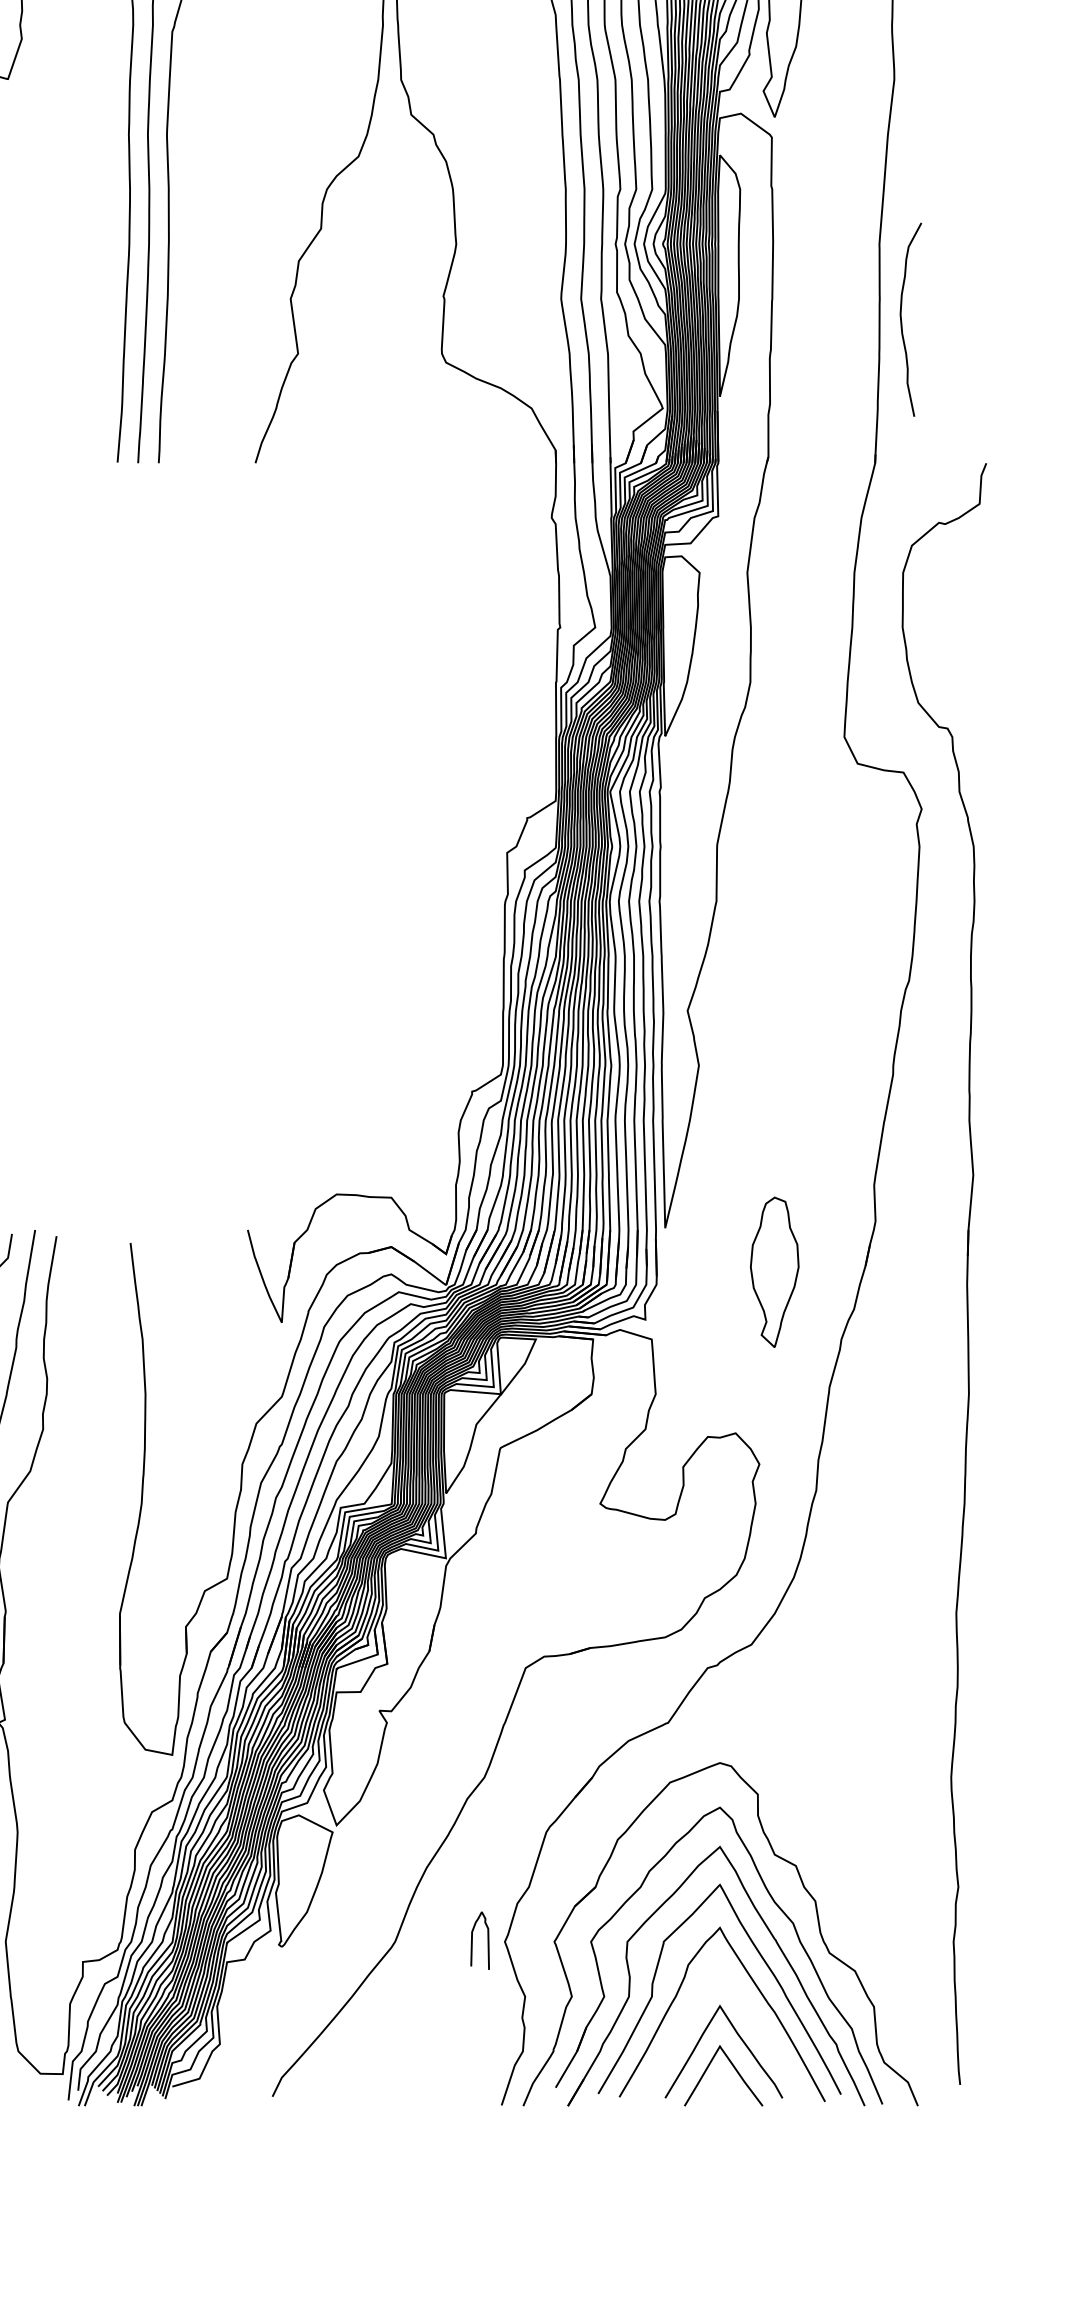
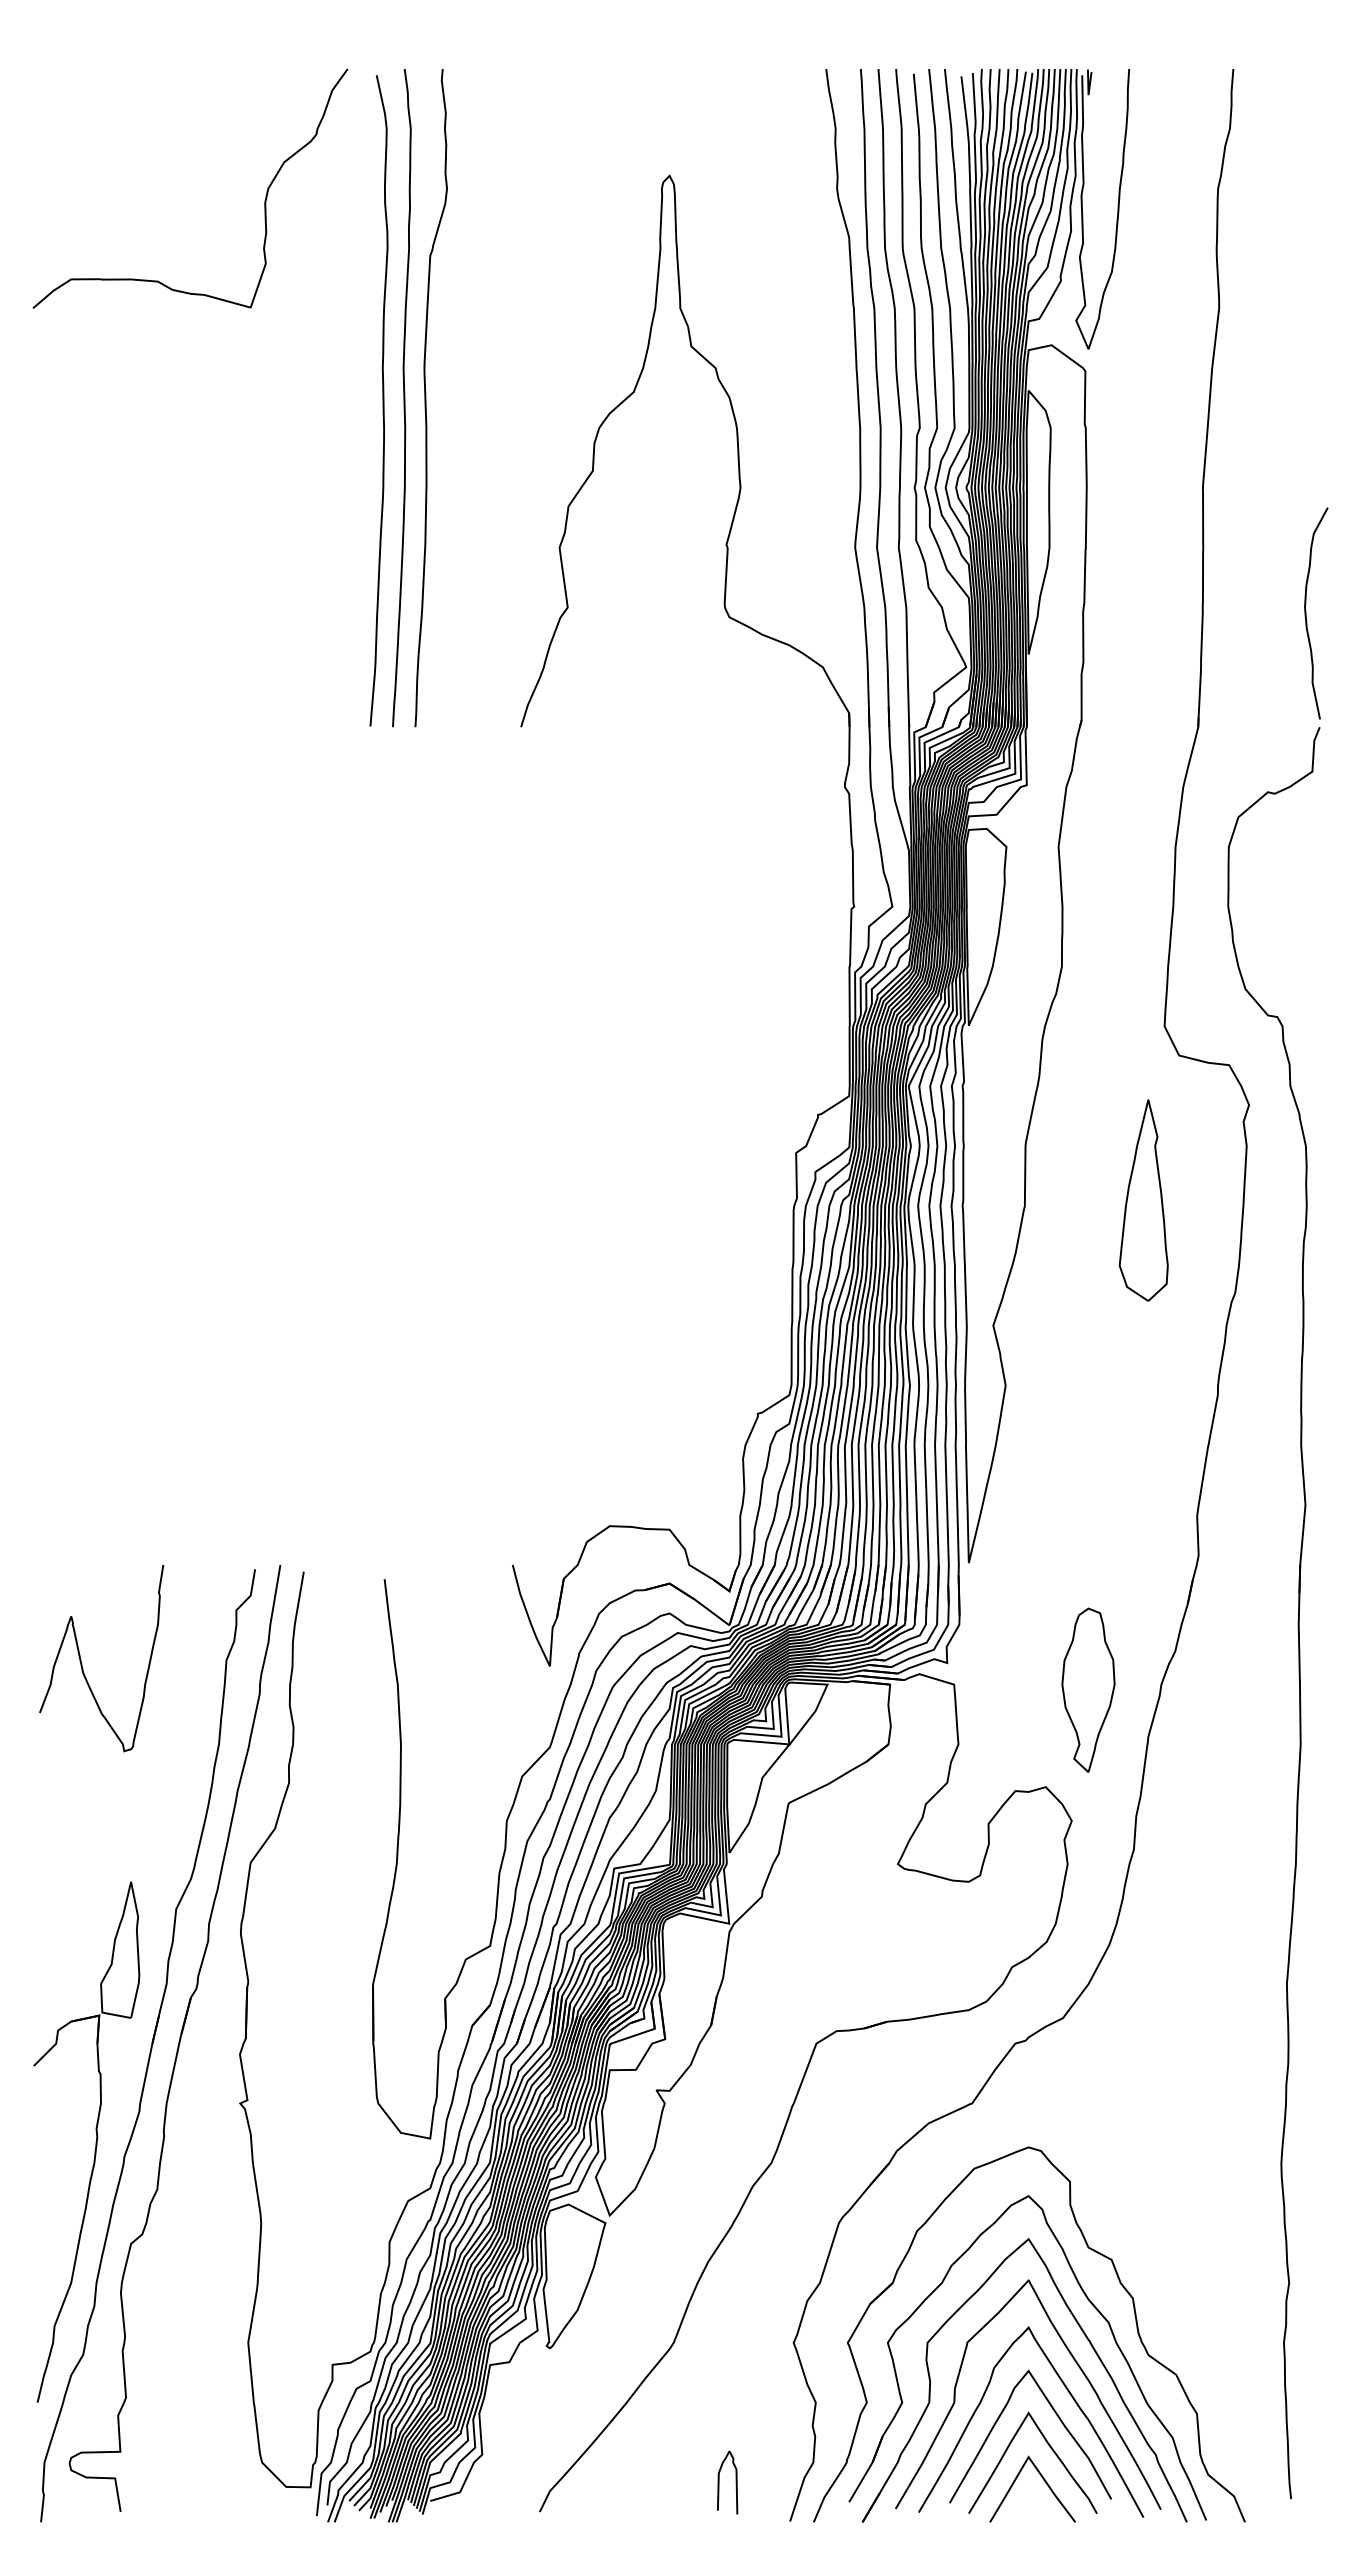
curve: (901, 319) -> (1306, 613), moved
part: (825, 896) -> (1143, 1200), added
part: (774, 1271) -> (1088, 1689), moved
curve: (472, 1940) -> (719, 2482), moved
curve: (746, 2010) -> (1057, 2417), added

